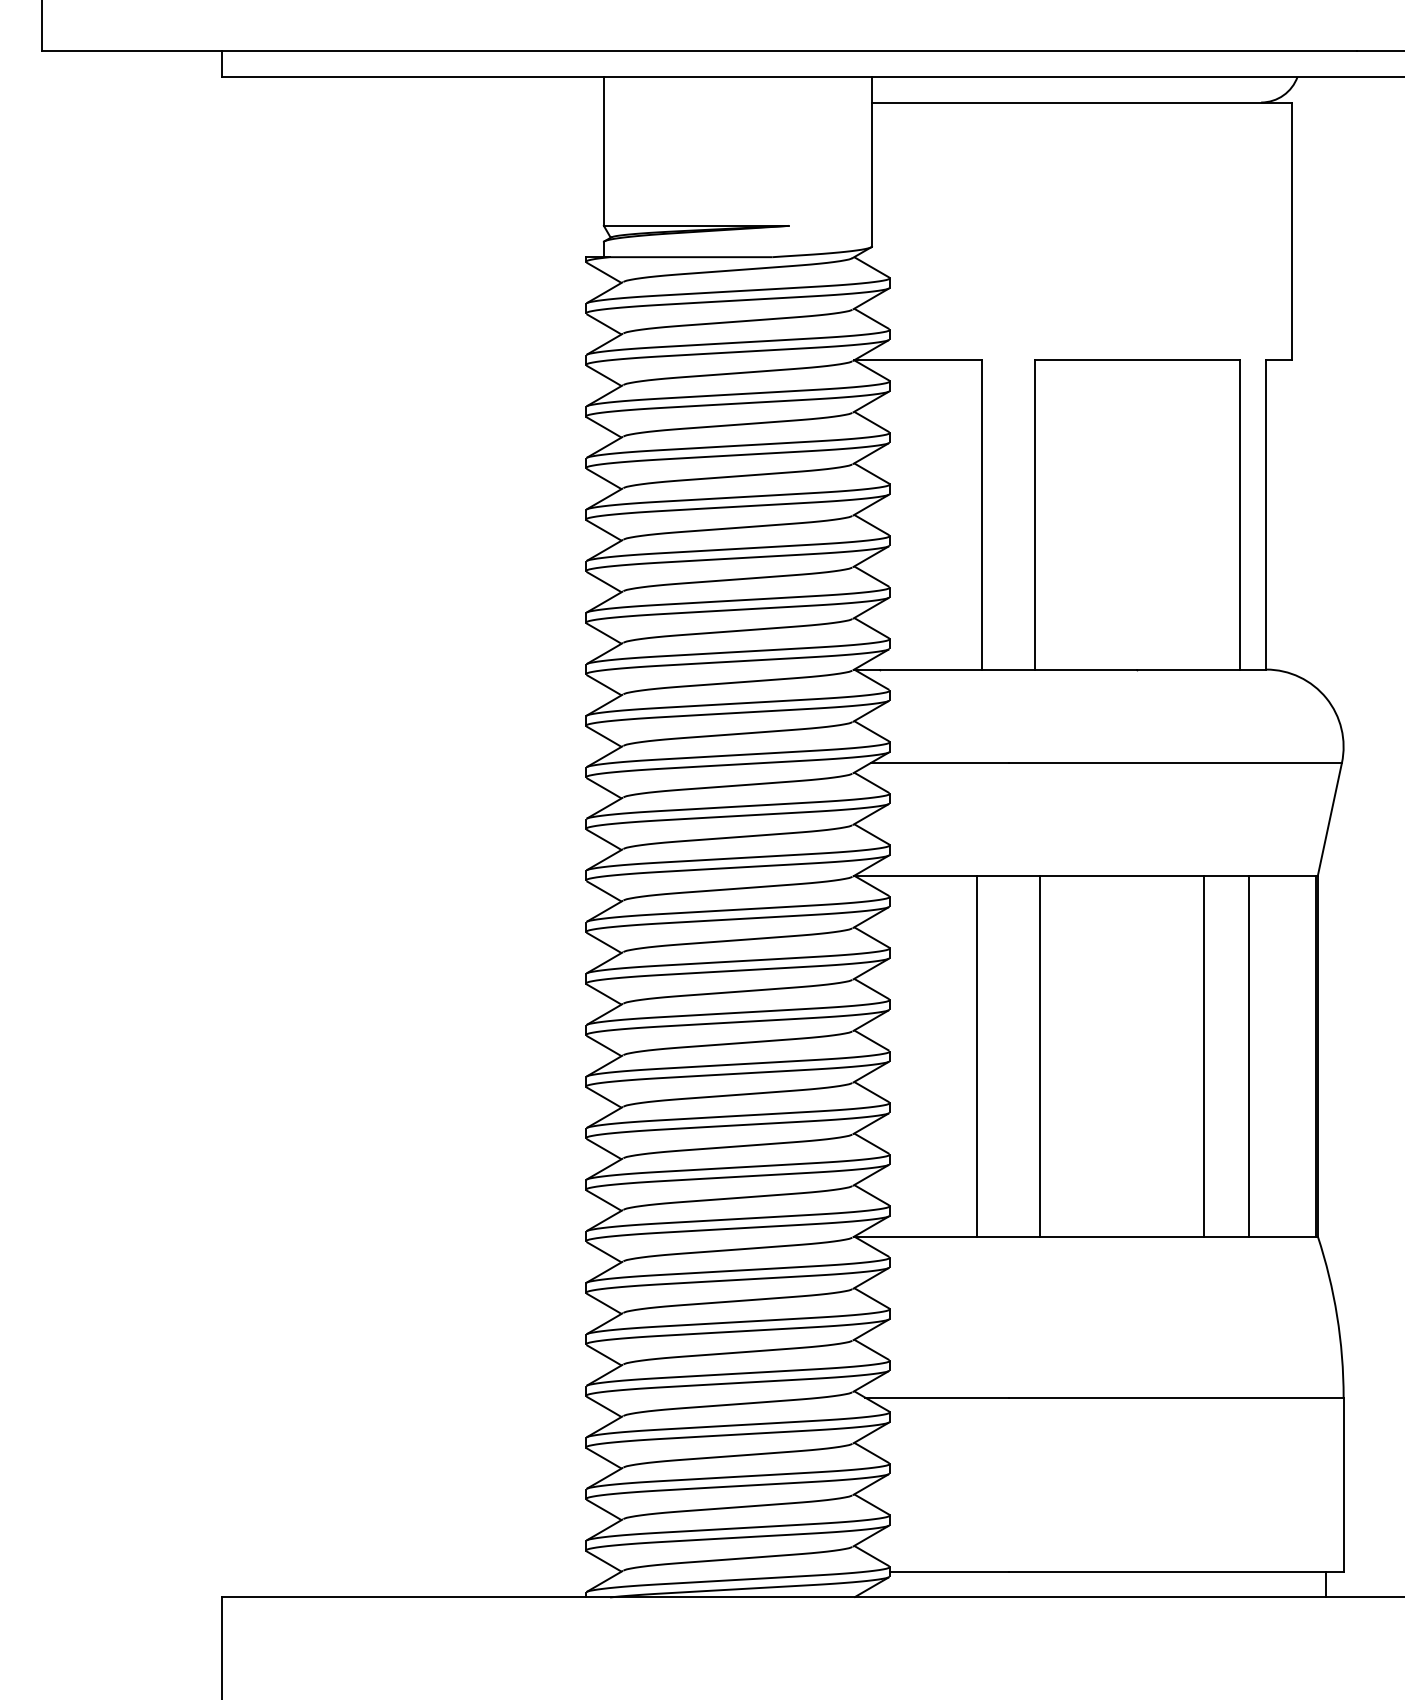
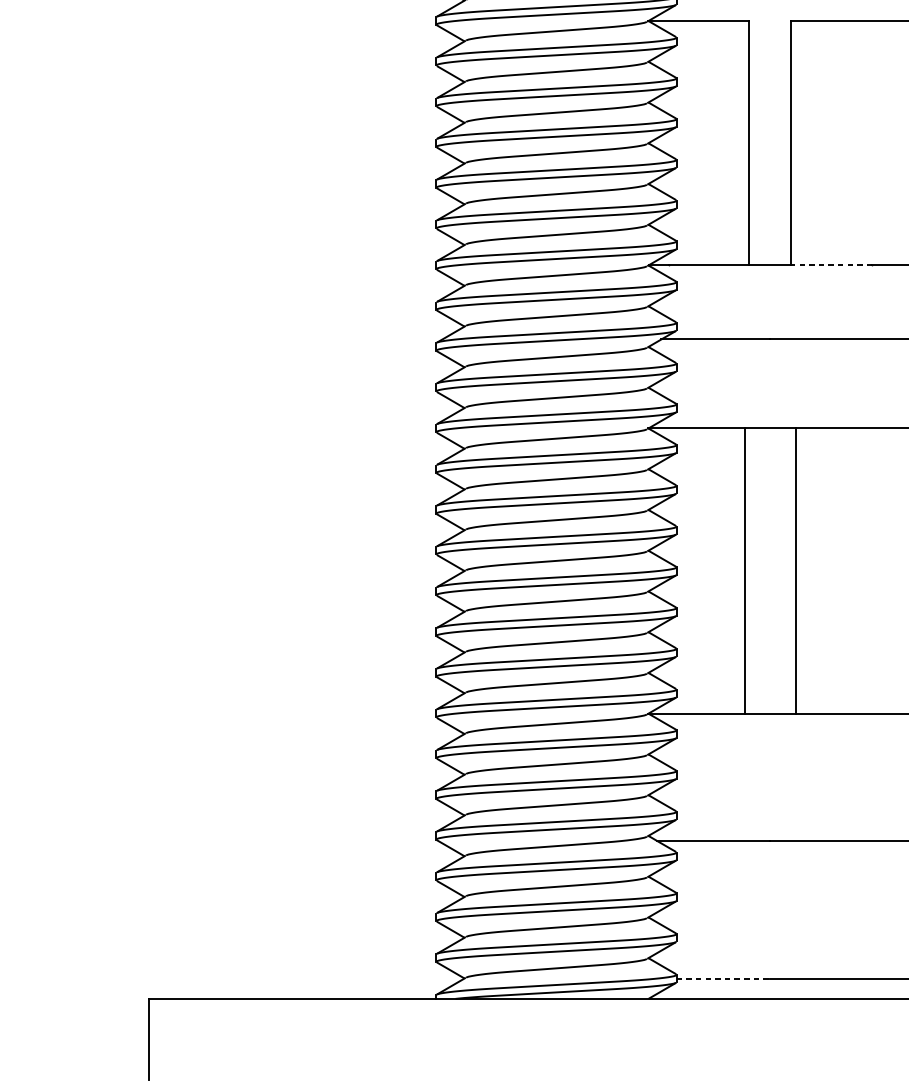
line: (1085, 669) -> (831, 265), solid -> dashed
line: (949, 1571) -> (723, 978), solid -> dashed

